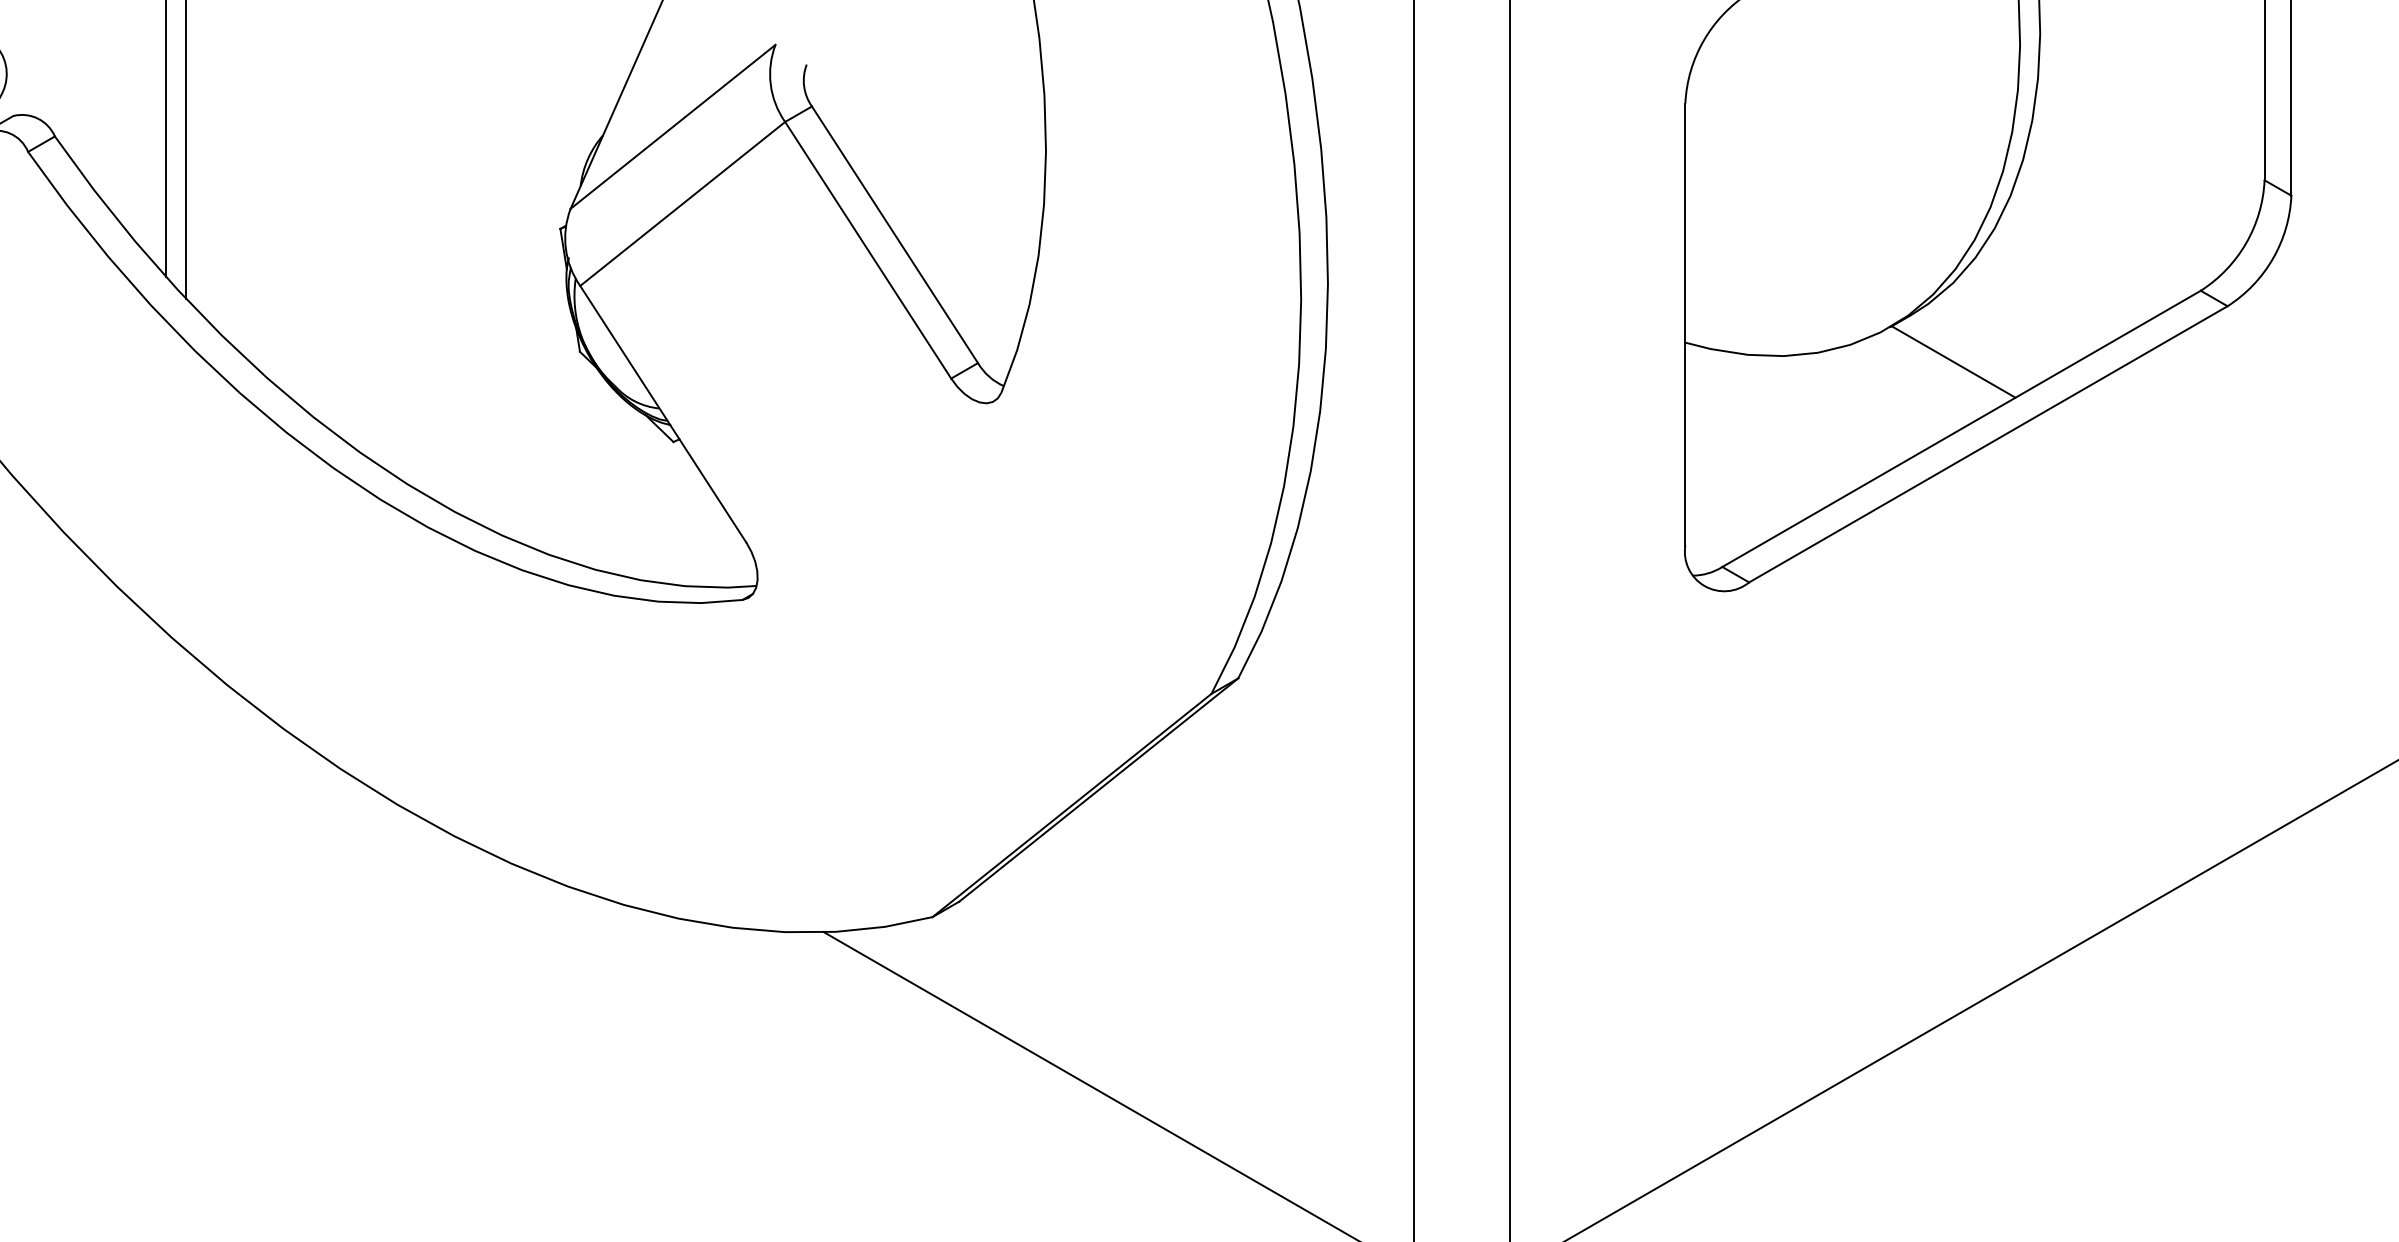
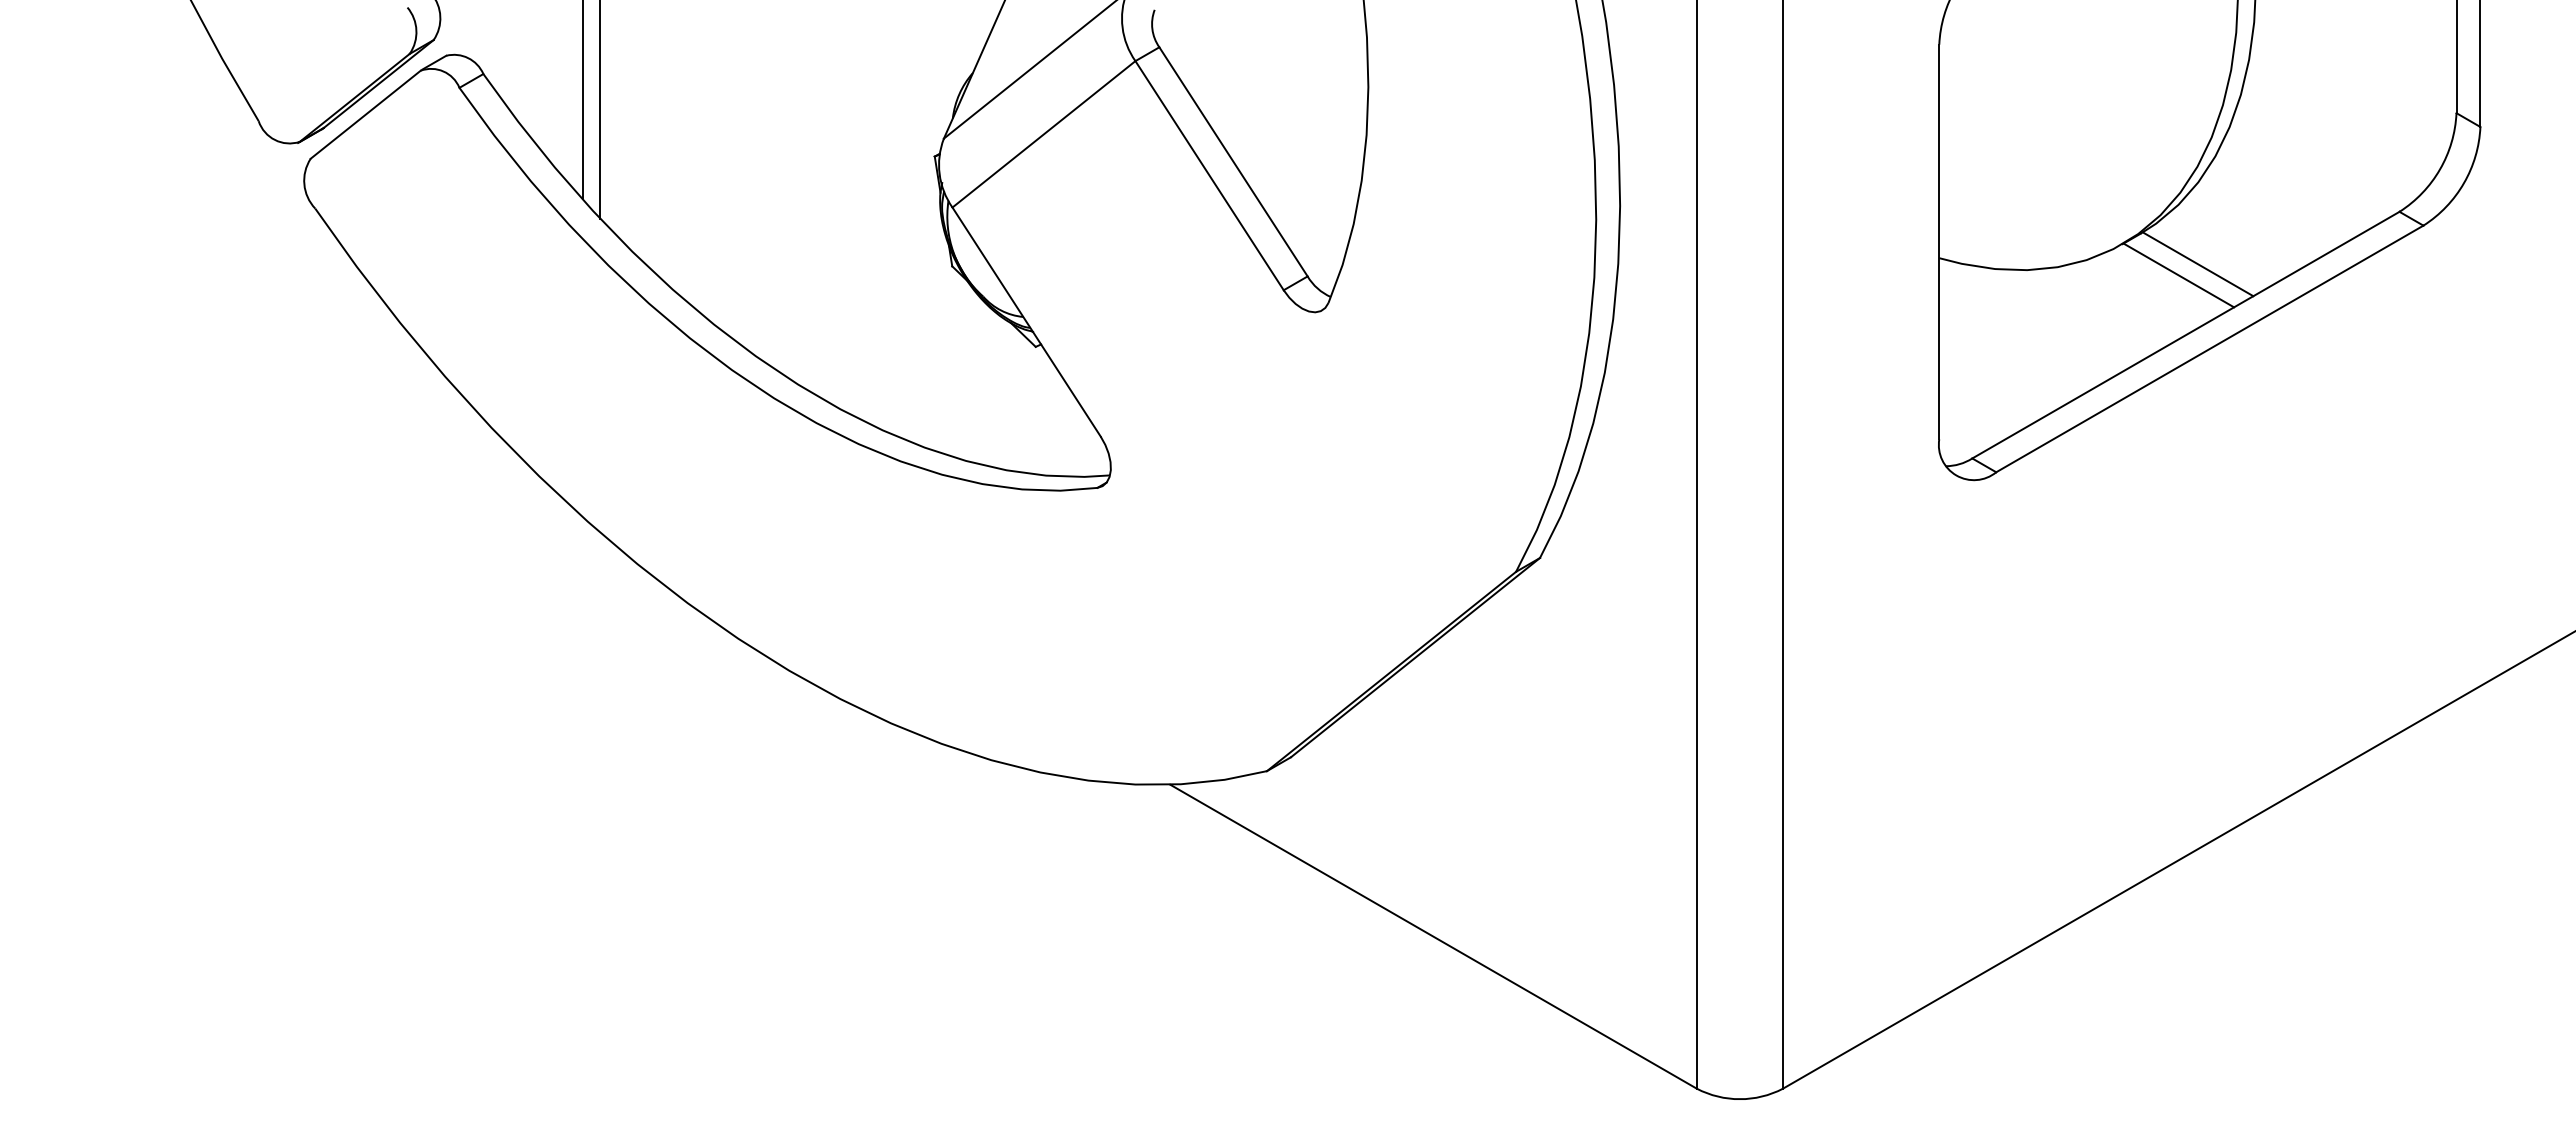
line: (1974, 349) -> (2197, 264), added

